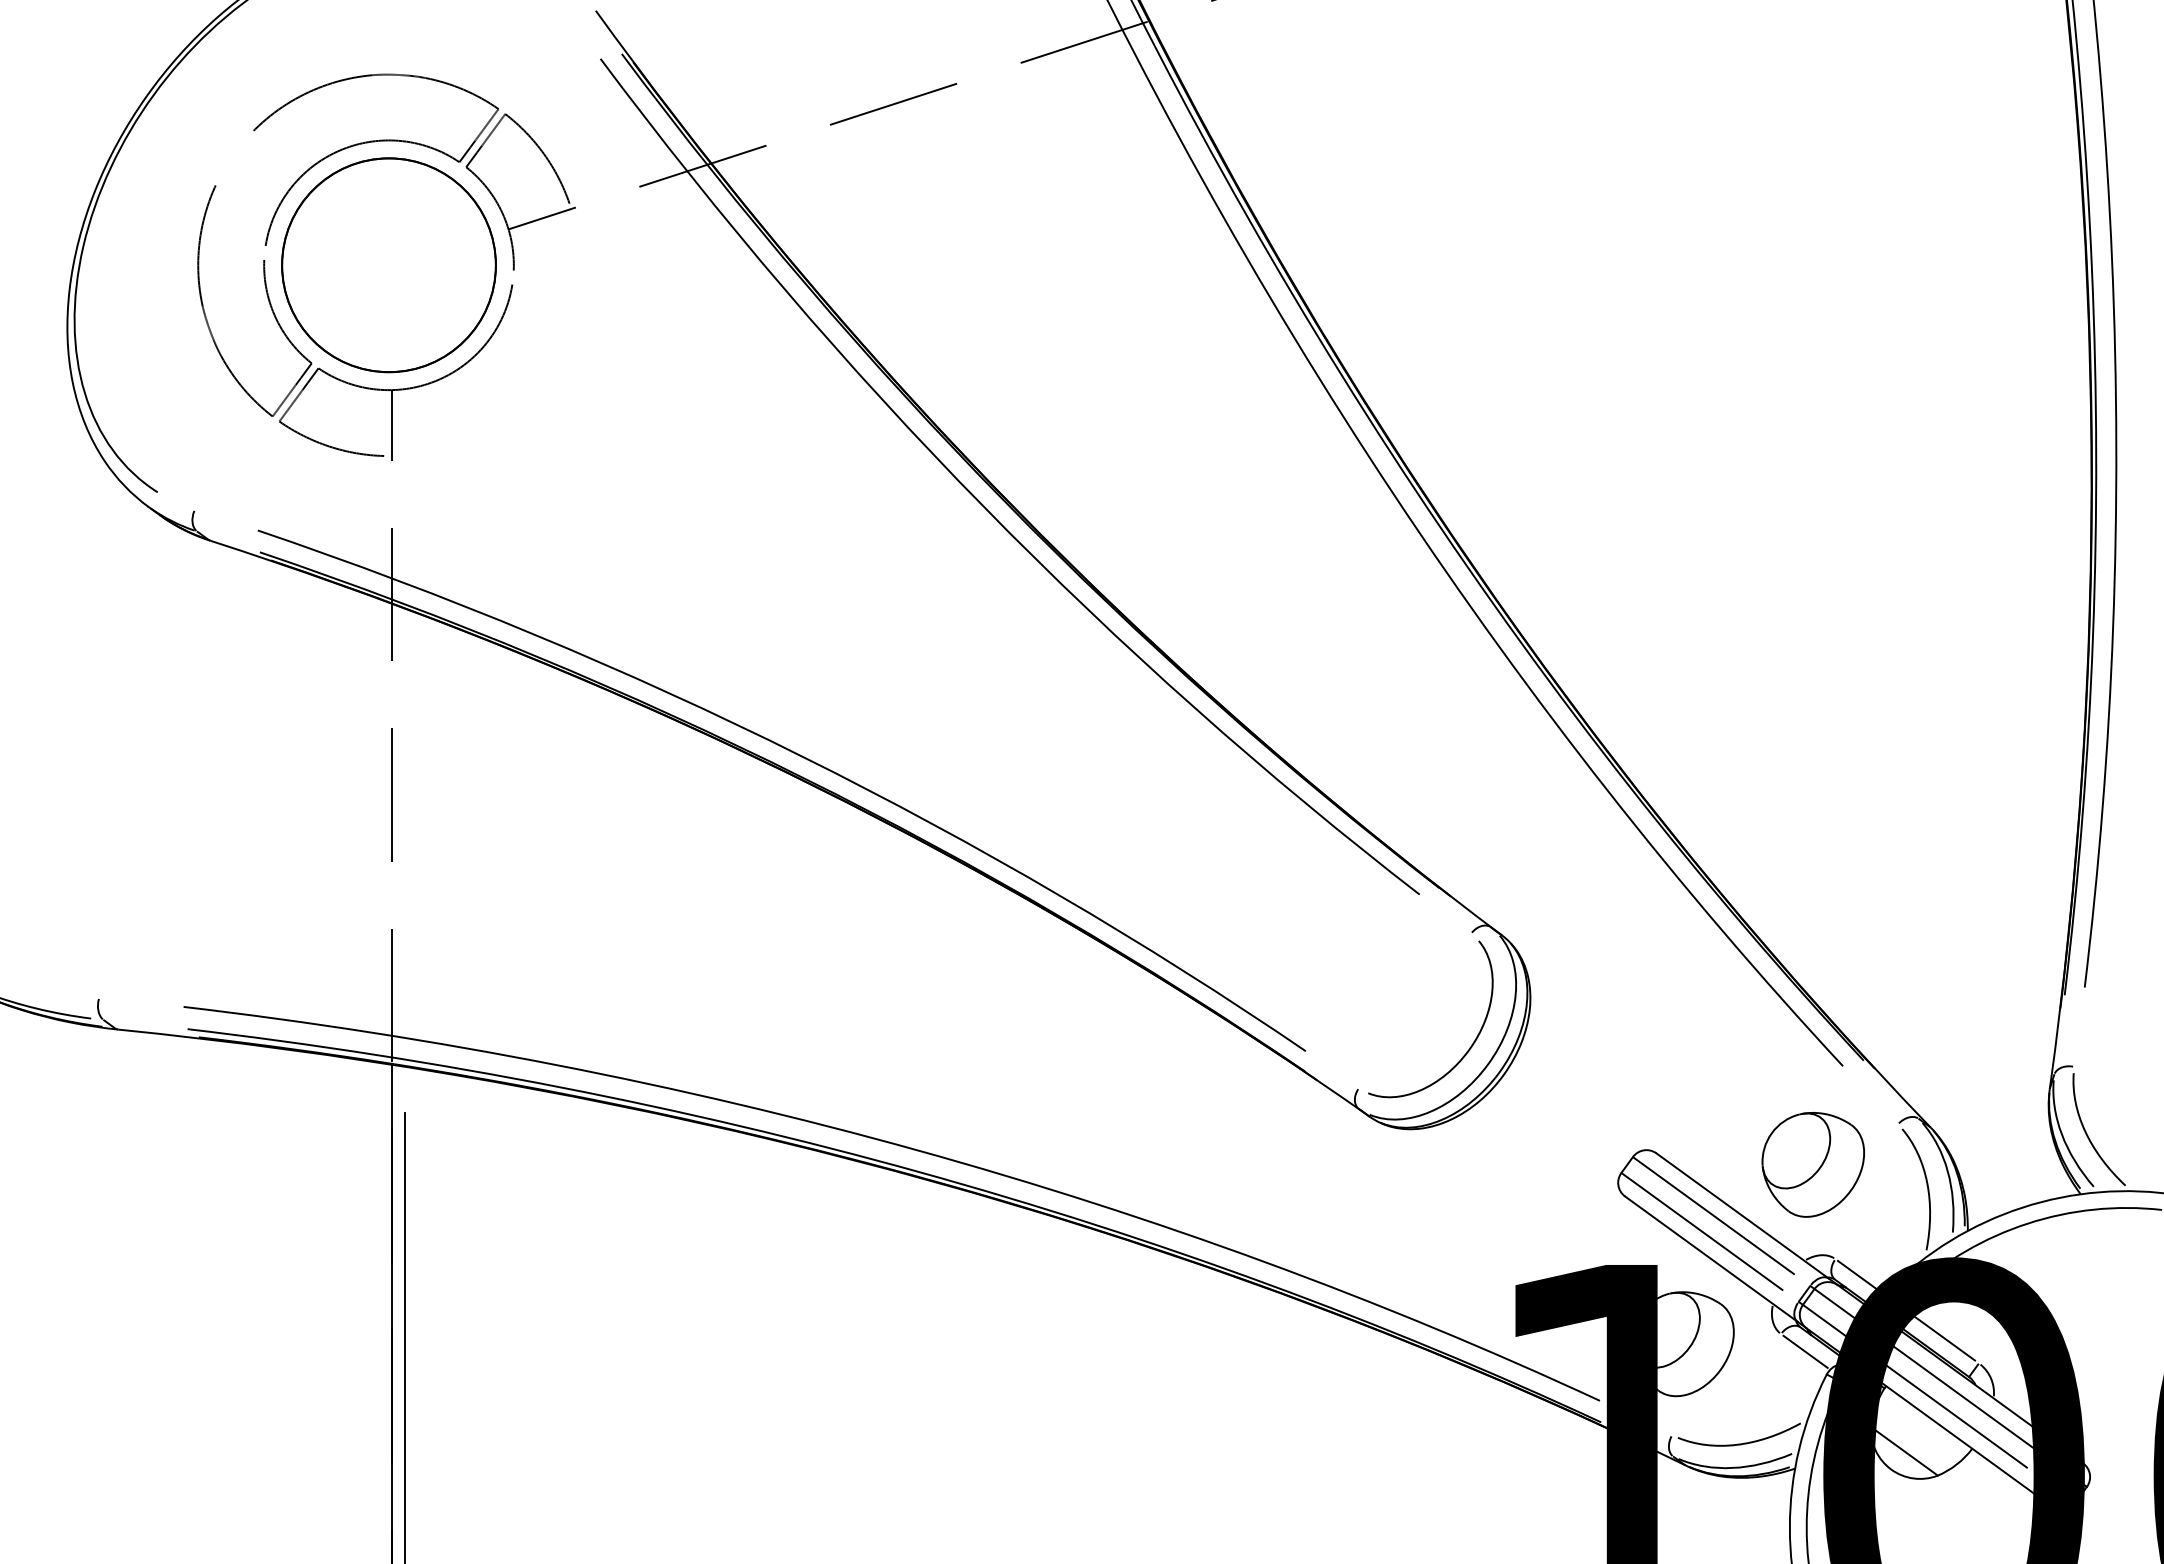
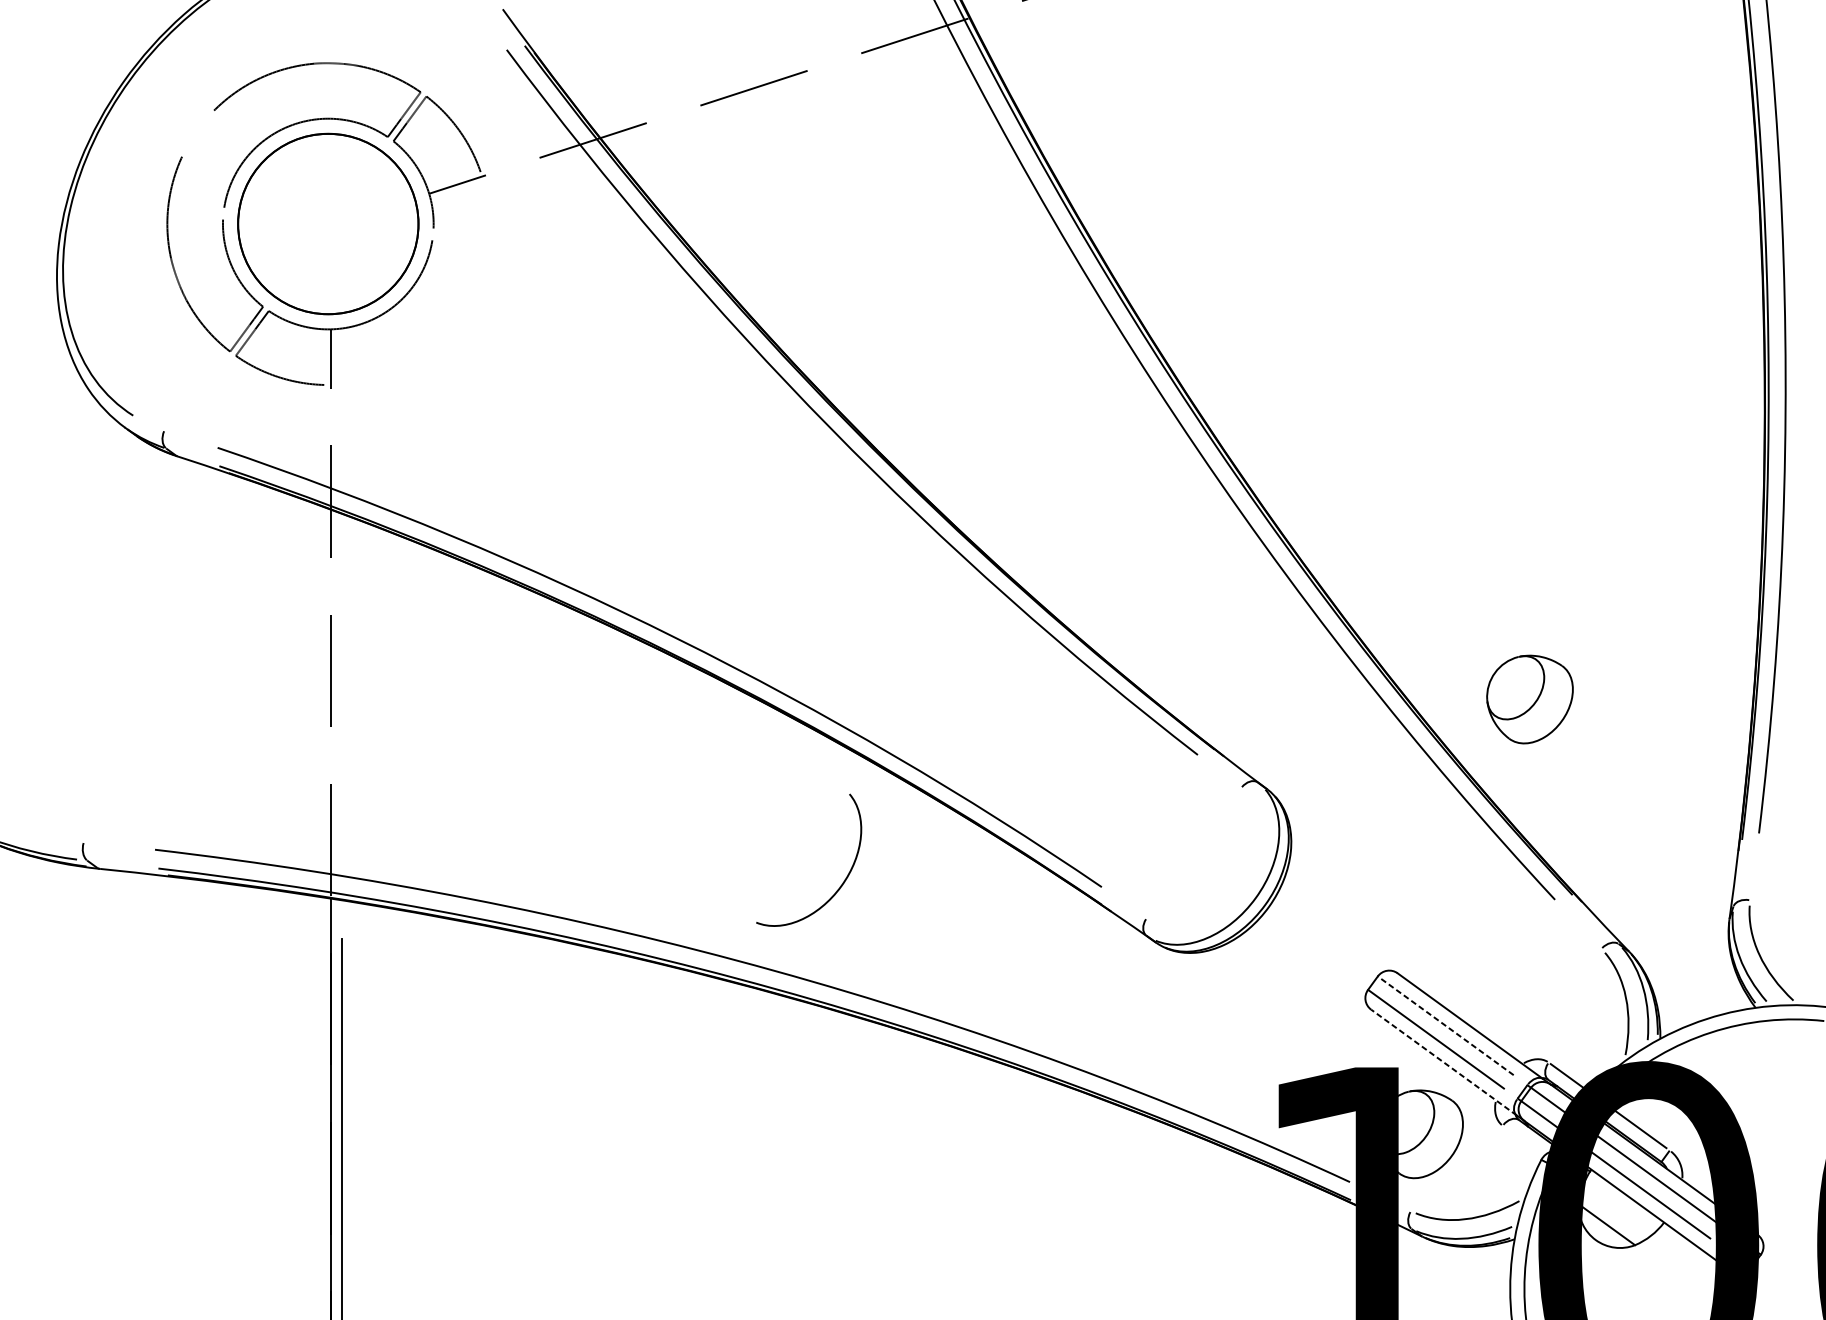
curve: (1469, 1047) -> (841, 884), moved
part: (1812, 1164) -> (1529, 699), moved
line: (1713, 1215) -> (1445, 1025), solid -> dashed
line: (1711, 1259) -> (1444, 1062), solid -> dashed
line: (1805, 1351) -> (1523, 1140), removed

